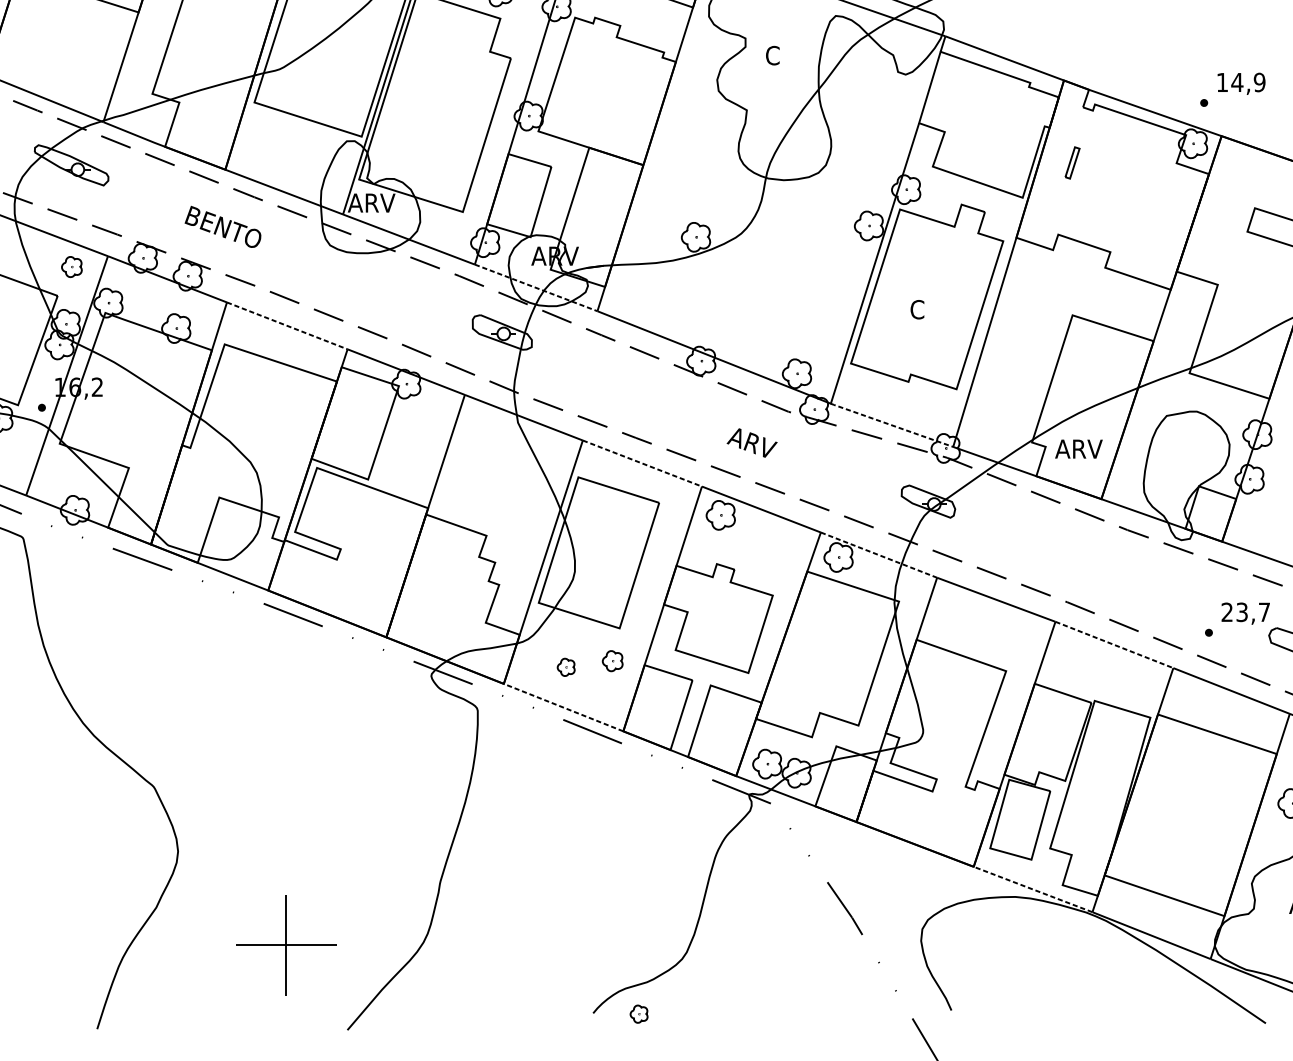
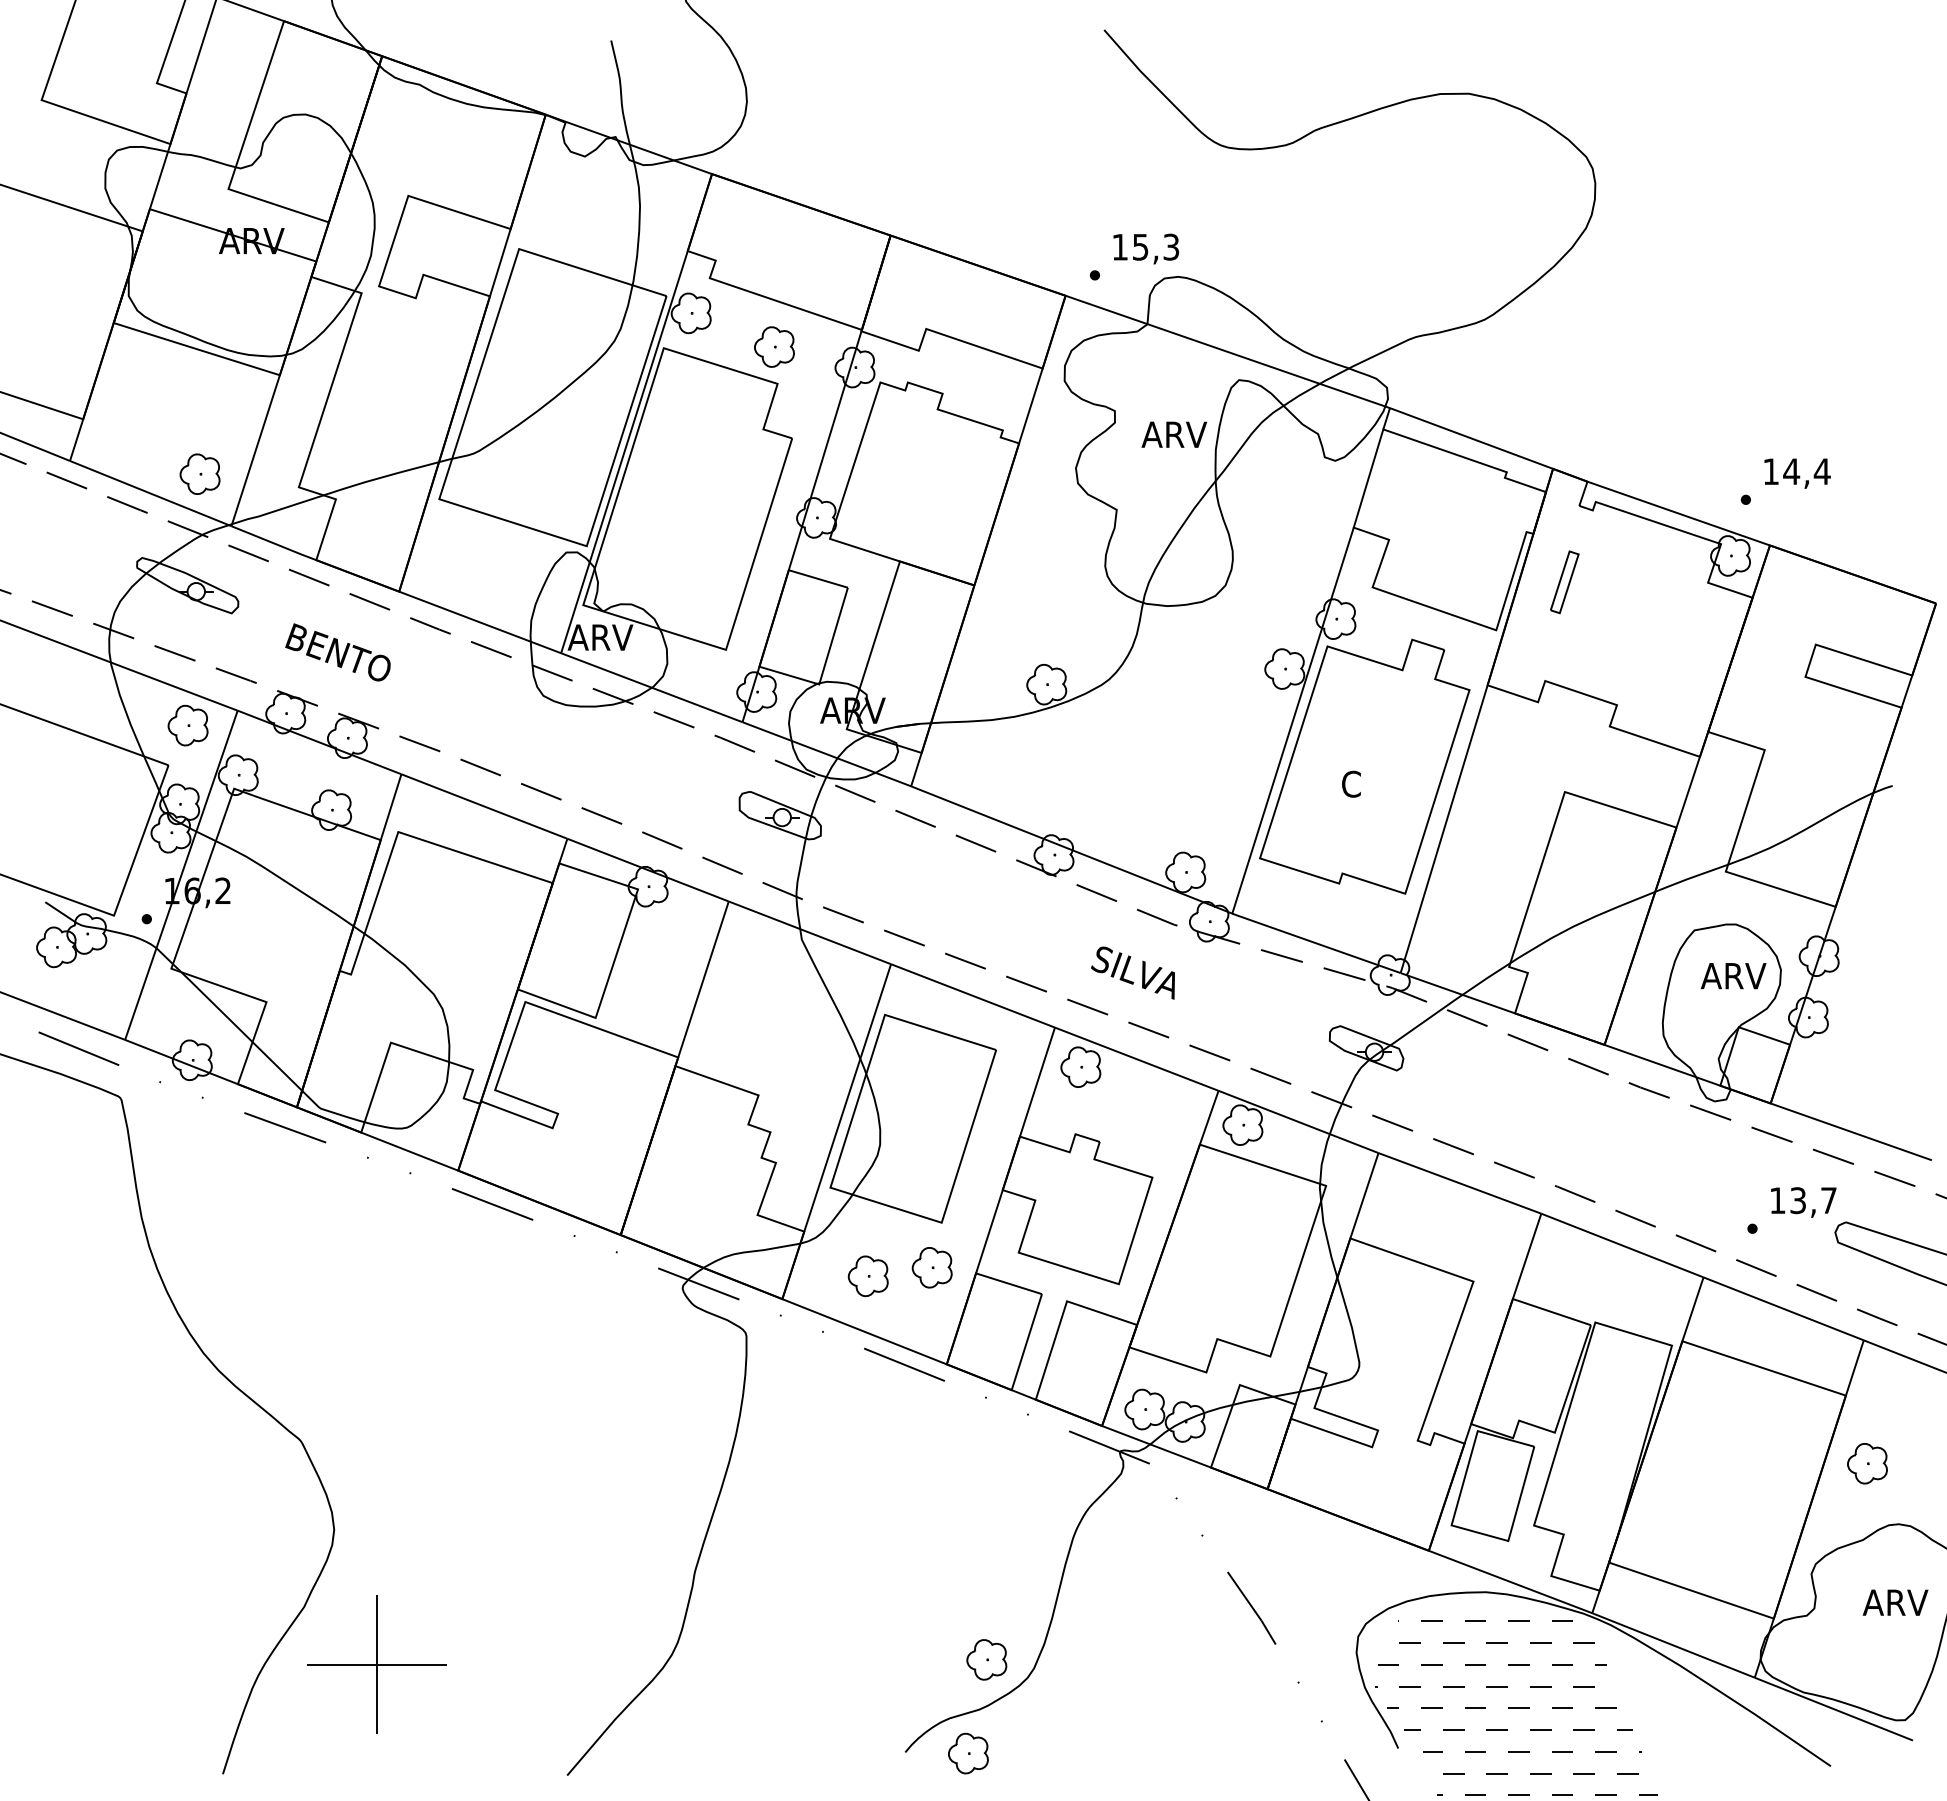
text: (788, 55) -> (1174, 434), C -> ARV
text: (1259, 82) -> (1821, 471), 14,9 -> 14,4
part: (80, 83) -> (199, 473), added
part: (1072, 163) -> (1564, 582), size x1.43
text: (222, 227) -> (337, 652), moved
part: (71, 266) -> (187, 725), size x1.43
line: (536, 288) -> (827, 754), dashed -> solid
line: (287, 325) -> (484, 806), dashed -> solid
line: (891, 424) -> (1315, 942), dashed -> solid
text: (757, 446) -> (1131, 972), ARV -> SILVA
text: (1078, 449) -> (1733, 976), moved
line: (642, 463) -> (973, 995), dashed -> solid
line: (878, 554) -> (1298, 1121), dashed -> solid
text: (1227, 612) -> (1777, 1200), 23,7 -> 13,7
line: (1114, 644) -> (1622, 1245), dashed -> solid
part: (612, 660) -> (931, 1267), size x1.43
part: (565, 667) -> (867, 1276), size x1.67
line: (563, 707) -> (864, 1331), dashed -> solid
line: (1033, 889) -> (1510, 1581), dashed -> solid
part: (285, 945) -> (376, 1664), moved
part: (652, 945) -> (986, 1659), added
hatch: (1037, 981) -> (1516, 1708), added
part: (639, 1014) -> (968, 1753), size x1.67

